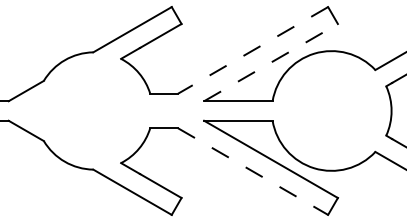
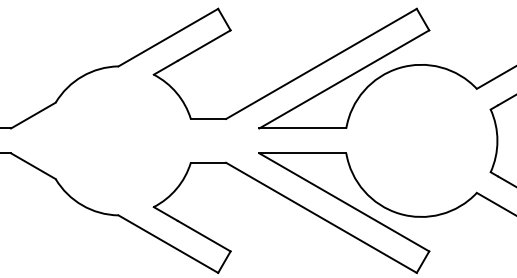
line: (253, 50) -> (322, 64), dashed -> solid
line: (271, 62) -> (344, 79), dashed -> solid
line: (253, 171) -> (322, 217), dashed -> solid

